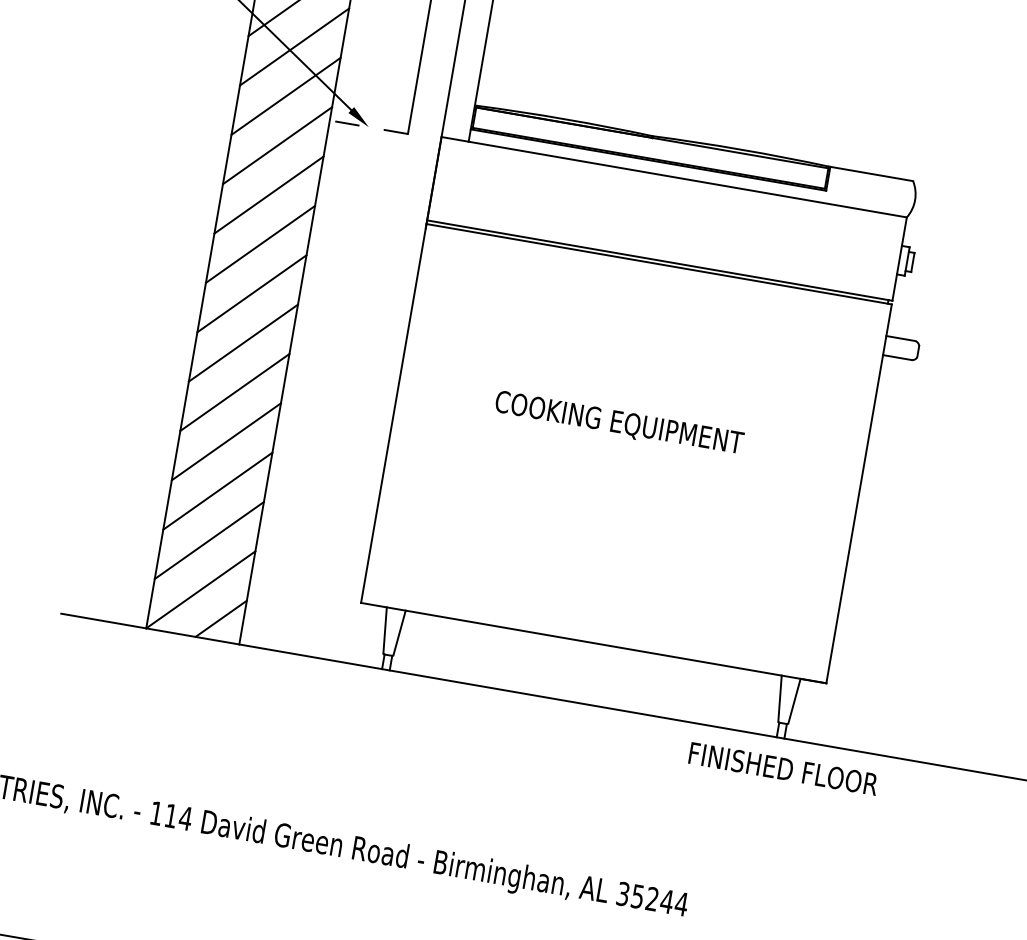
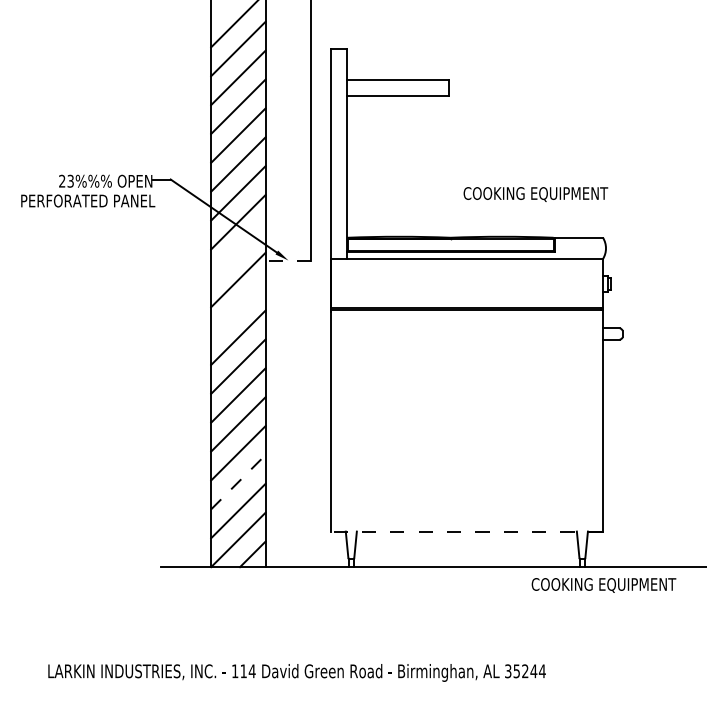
line: (286, 95) -> (238, 250), removed
line: (269, 194) -> (238, 308), removed
text: (618, 423) -> (535, 194), moved
line: (217, 491) -> (238, 482), solid -> dashed
line: (593, 642) -> (466, 531), solid -> dashed
text: (811, 775) -> (603, 585), FINISHED FLOOR -> COOKING EQUIPMENT

